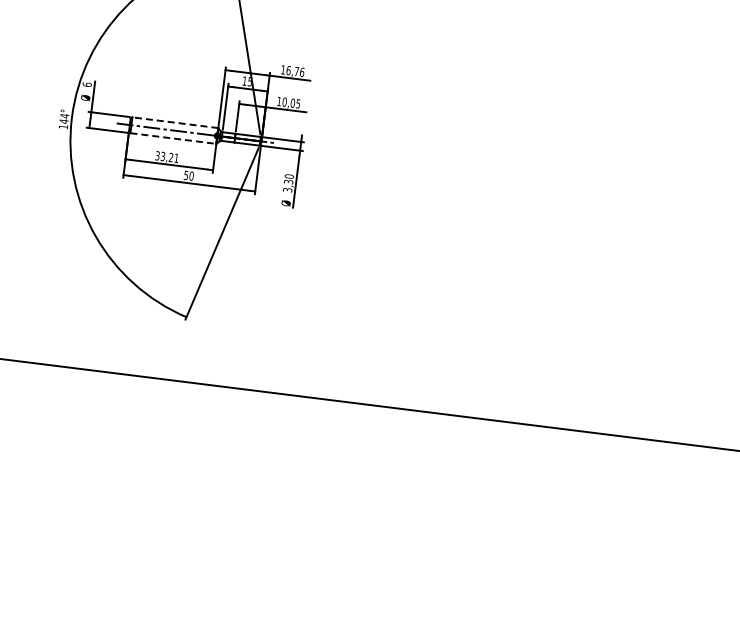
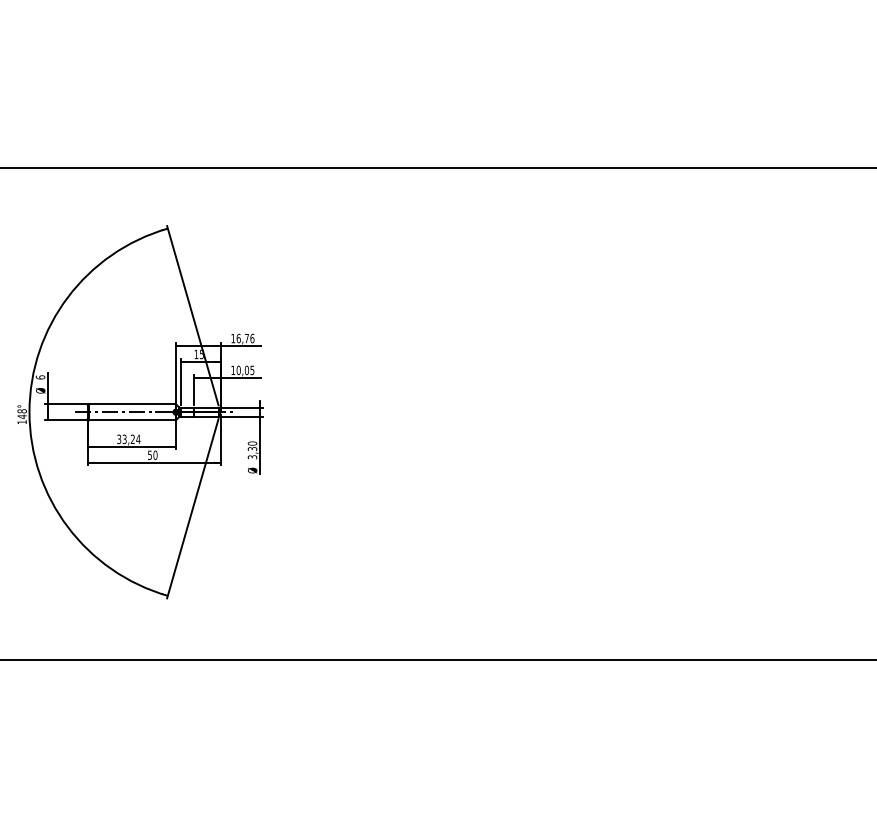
text: (64, 116) -> (21, 411), 144° -> 148°
line: (175, 122) -> (132, 404), dashed -> solid
line: (174, 138) -> (133, 420), dashed -> solid
text: (176, 157) -> (138, 438), 33,21 -> 33,24

